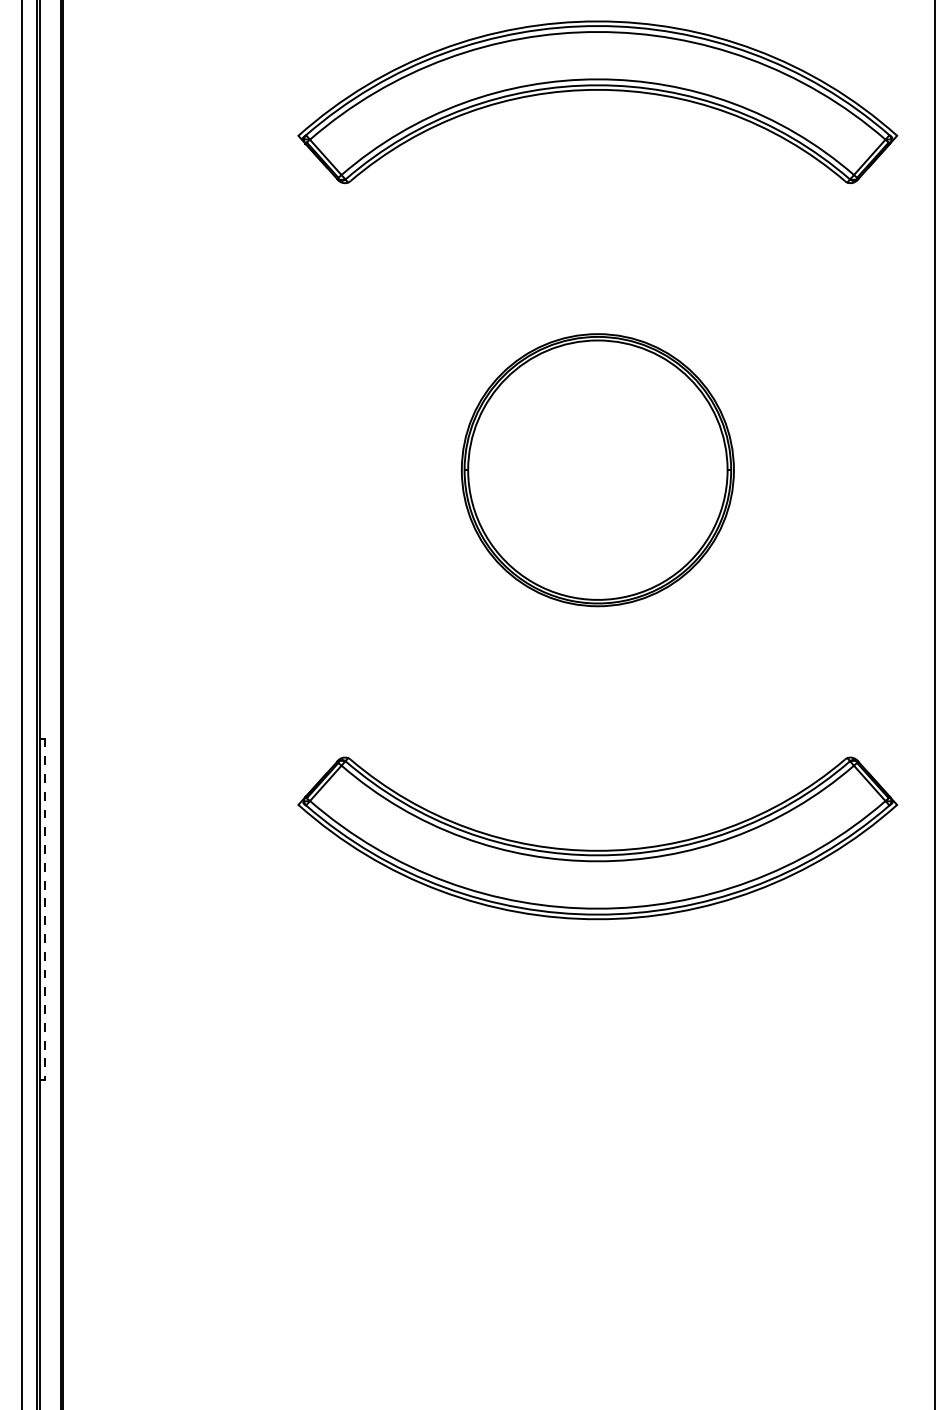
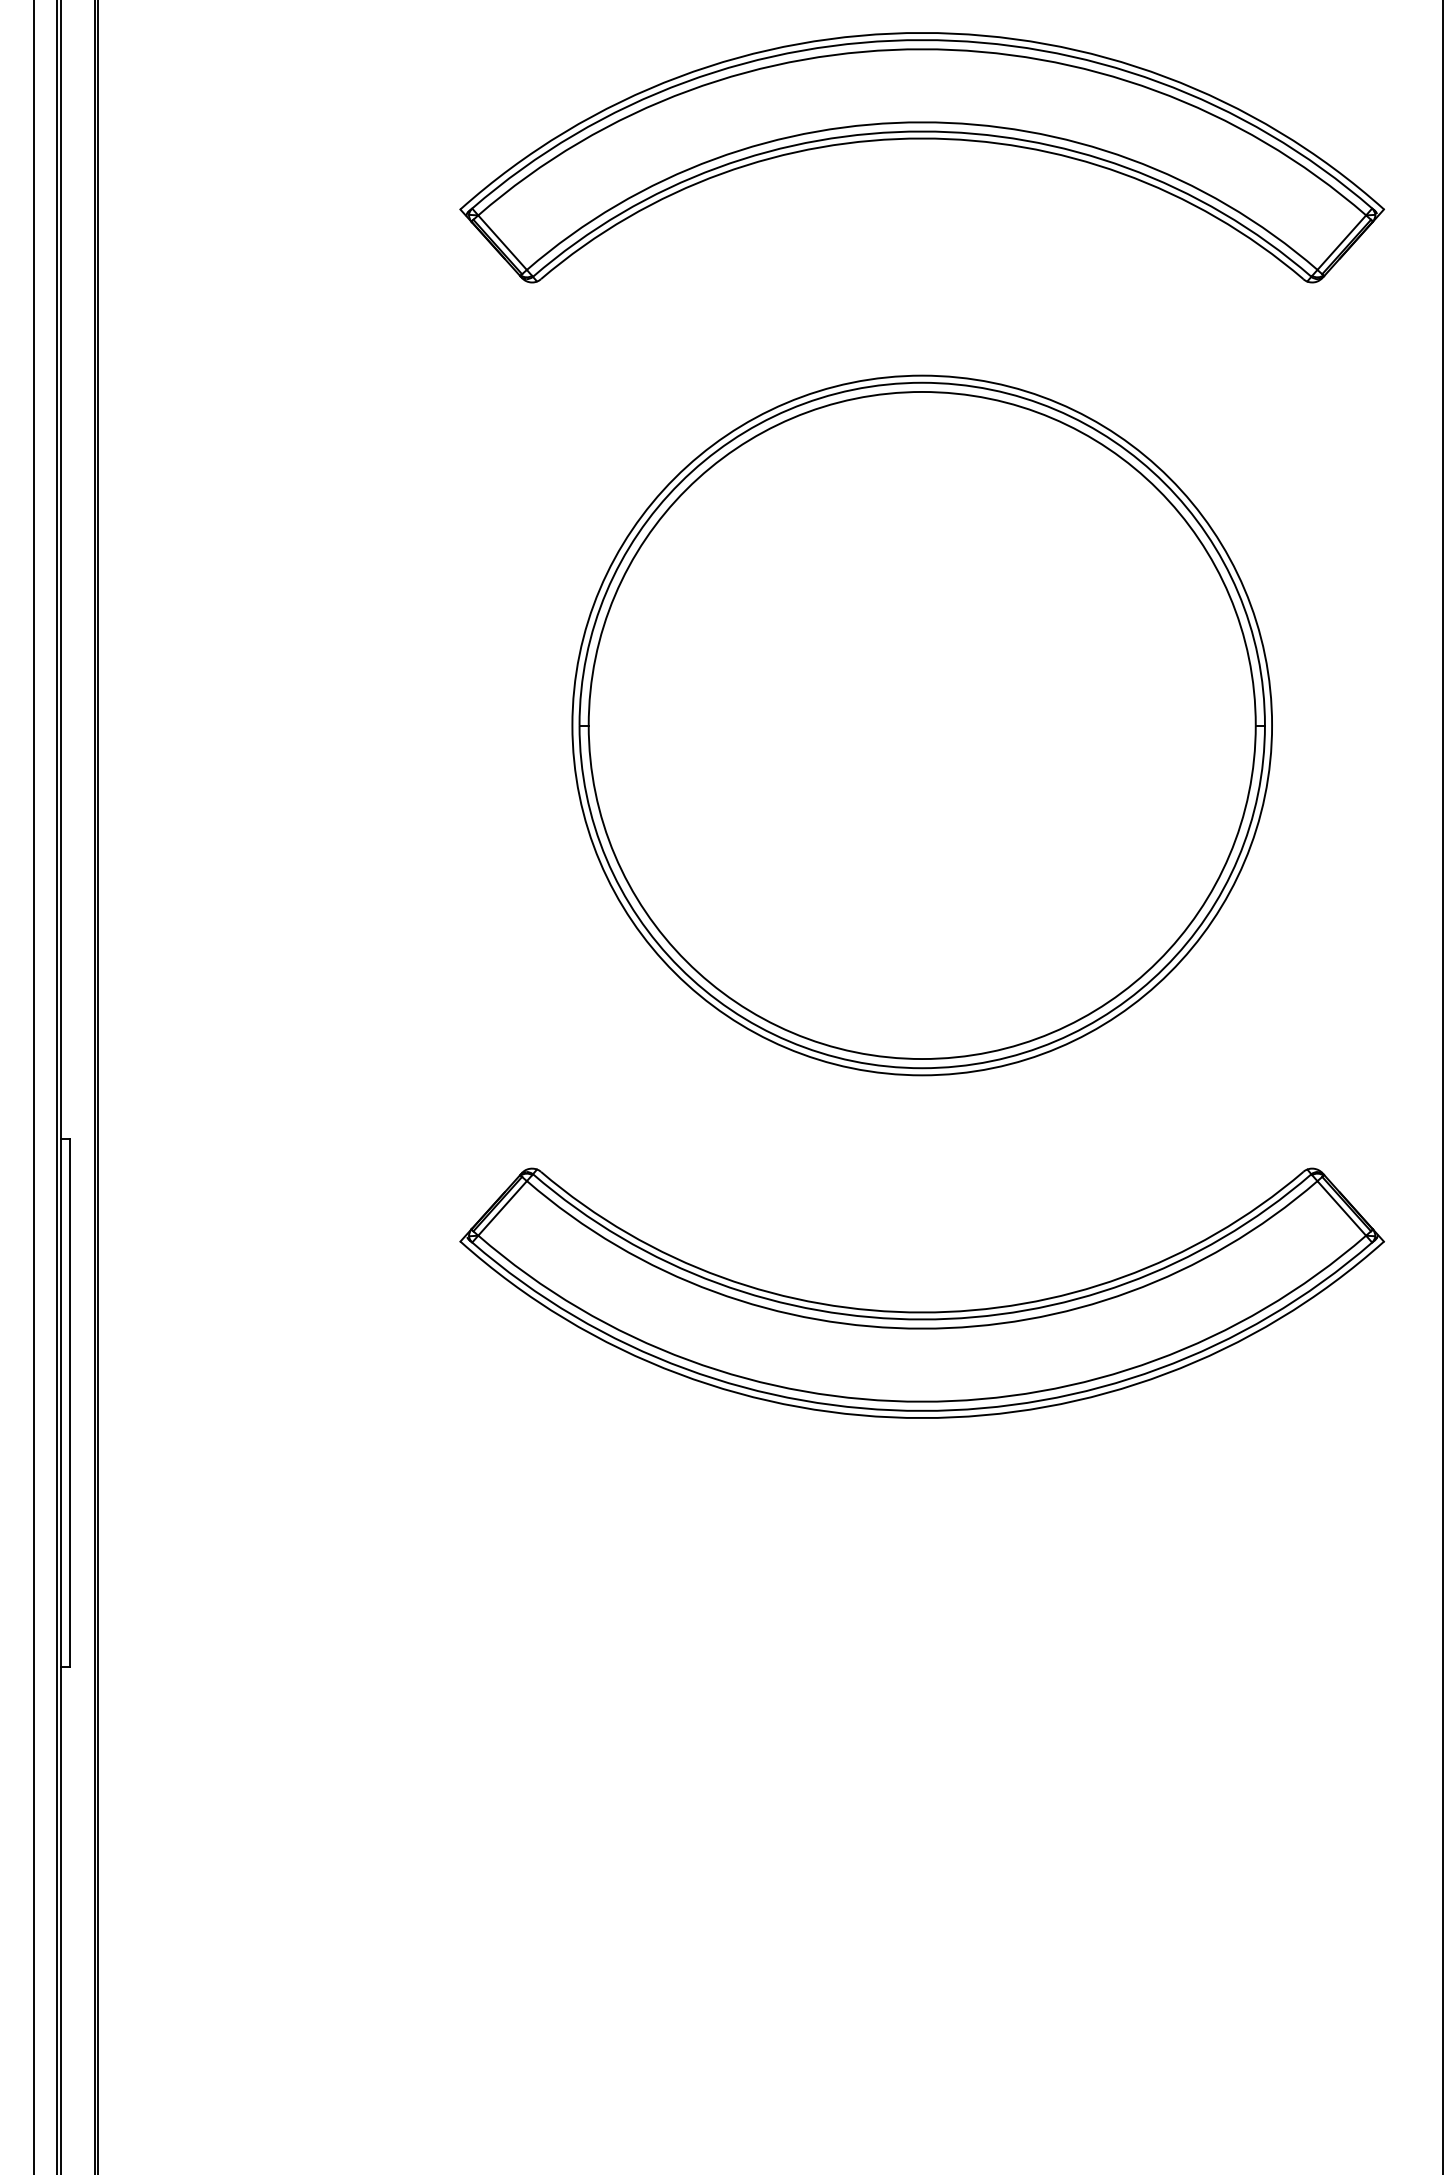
part: (597, 469) -> (921, 724), size x1.67
line: (45, 909) -> (70, 1402), dashed -> solid

